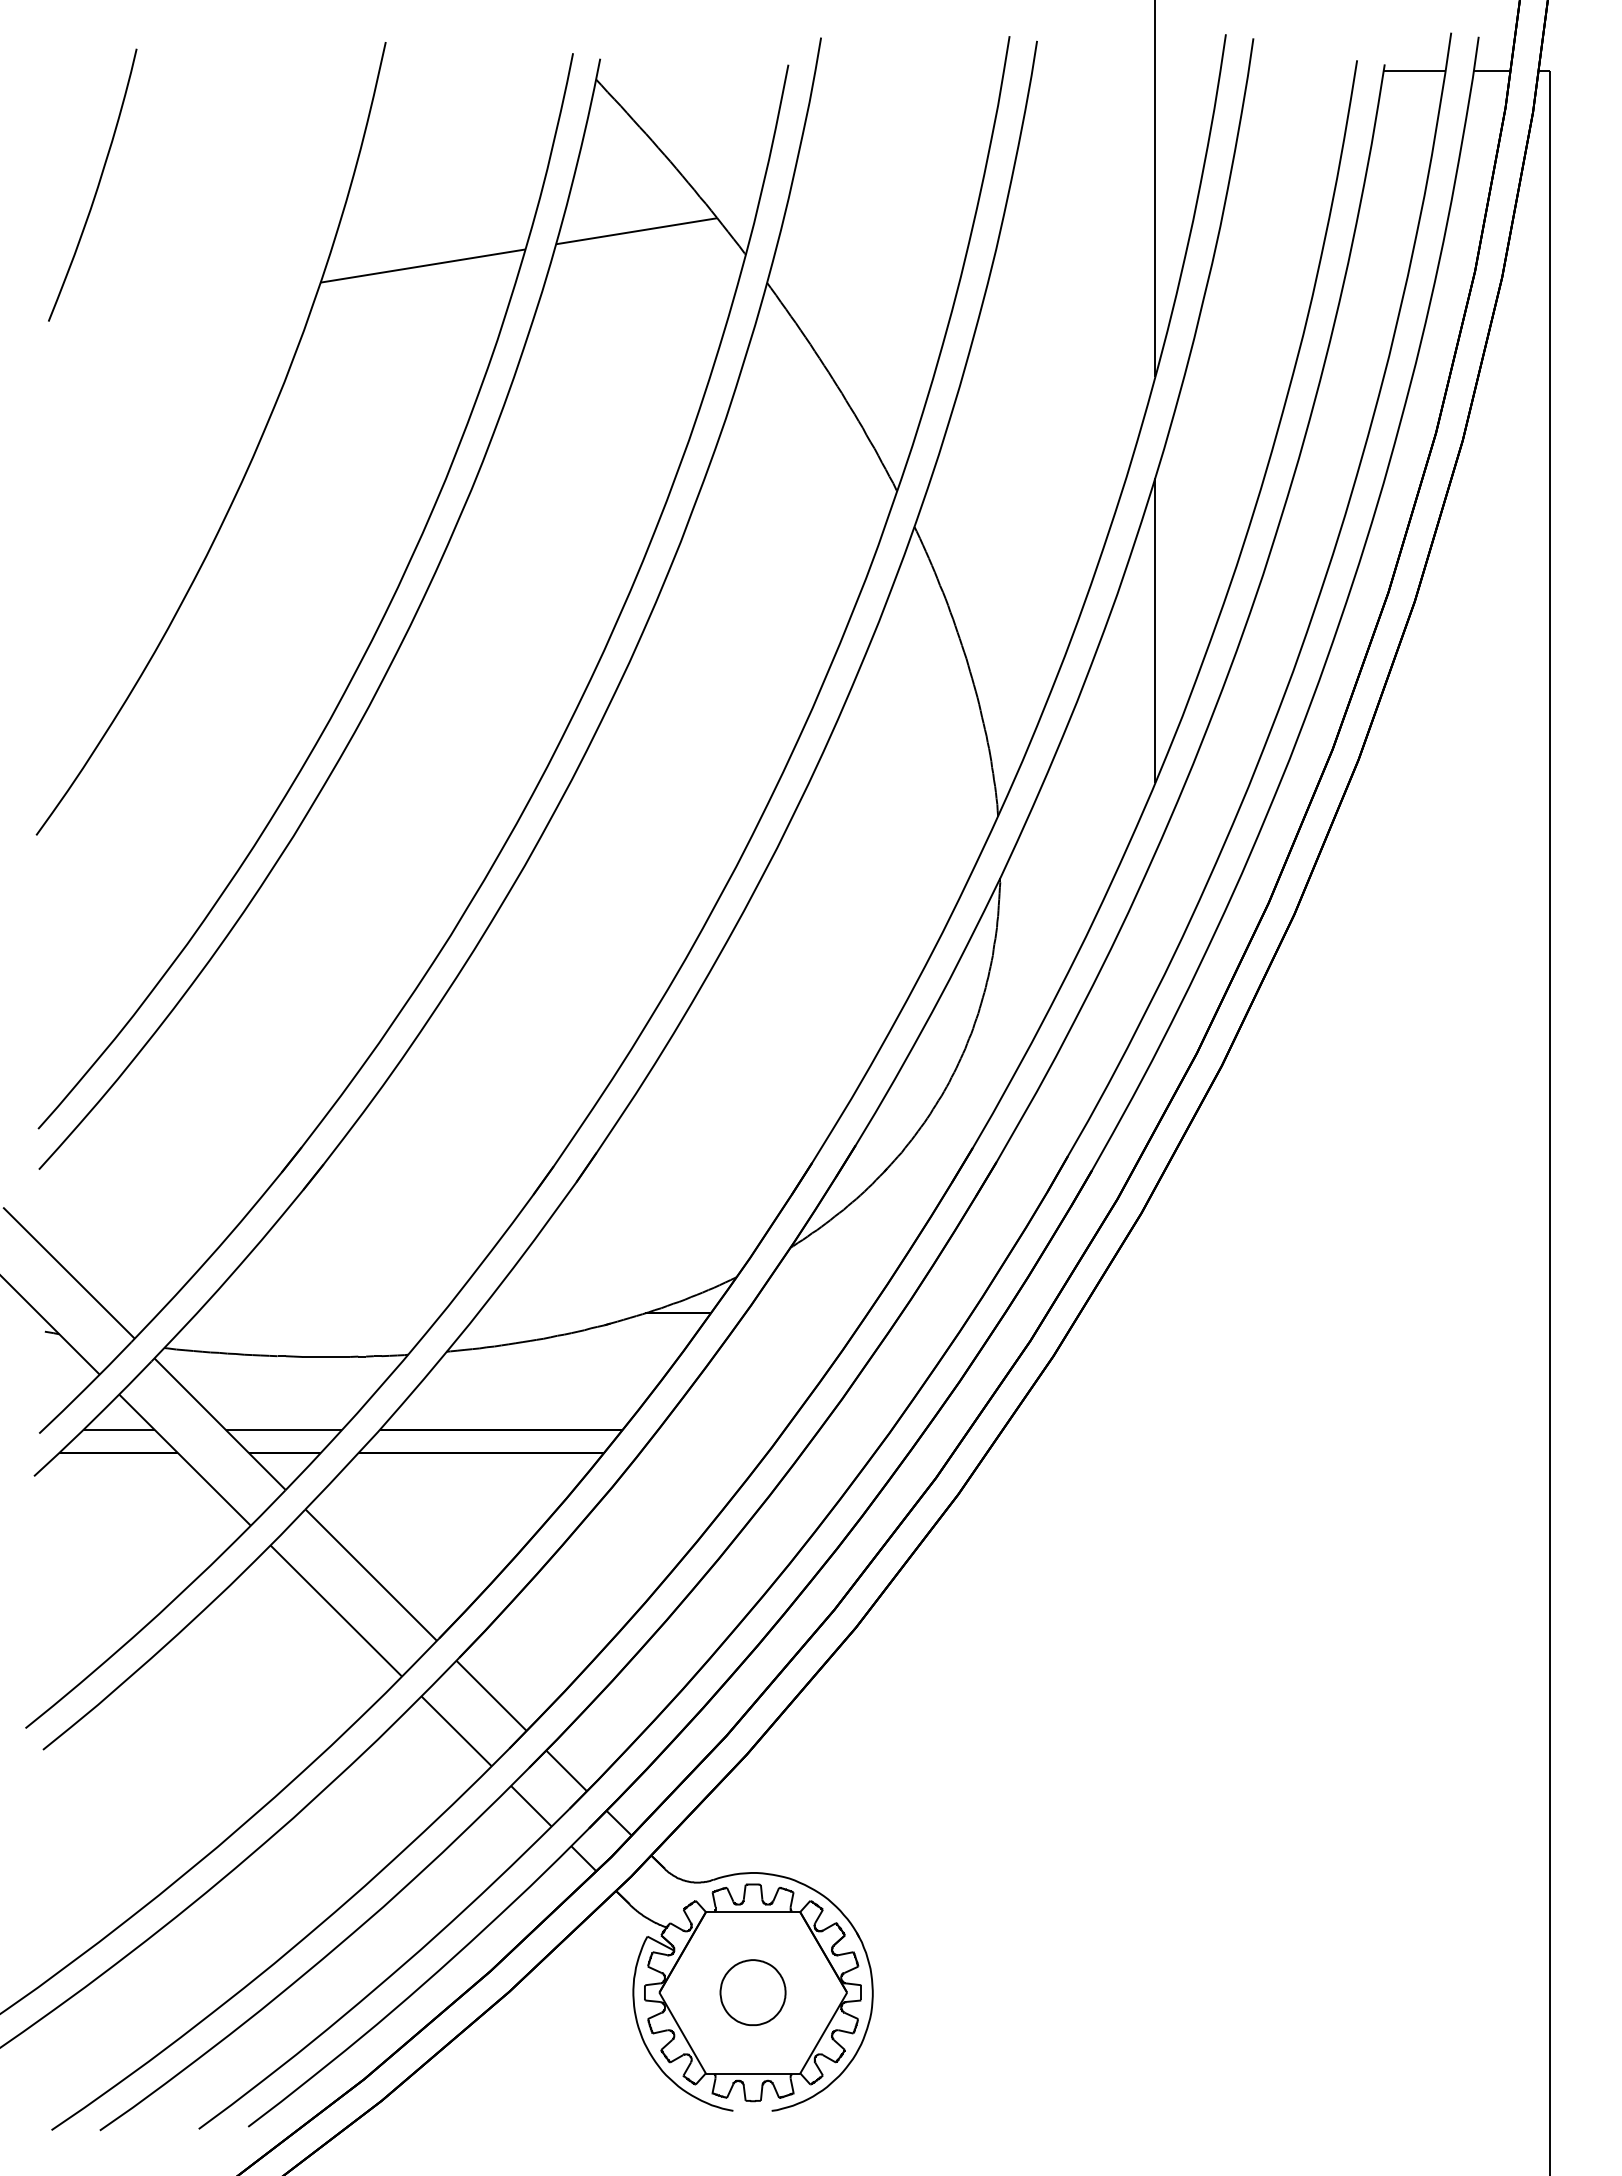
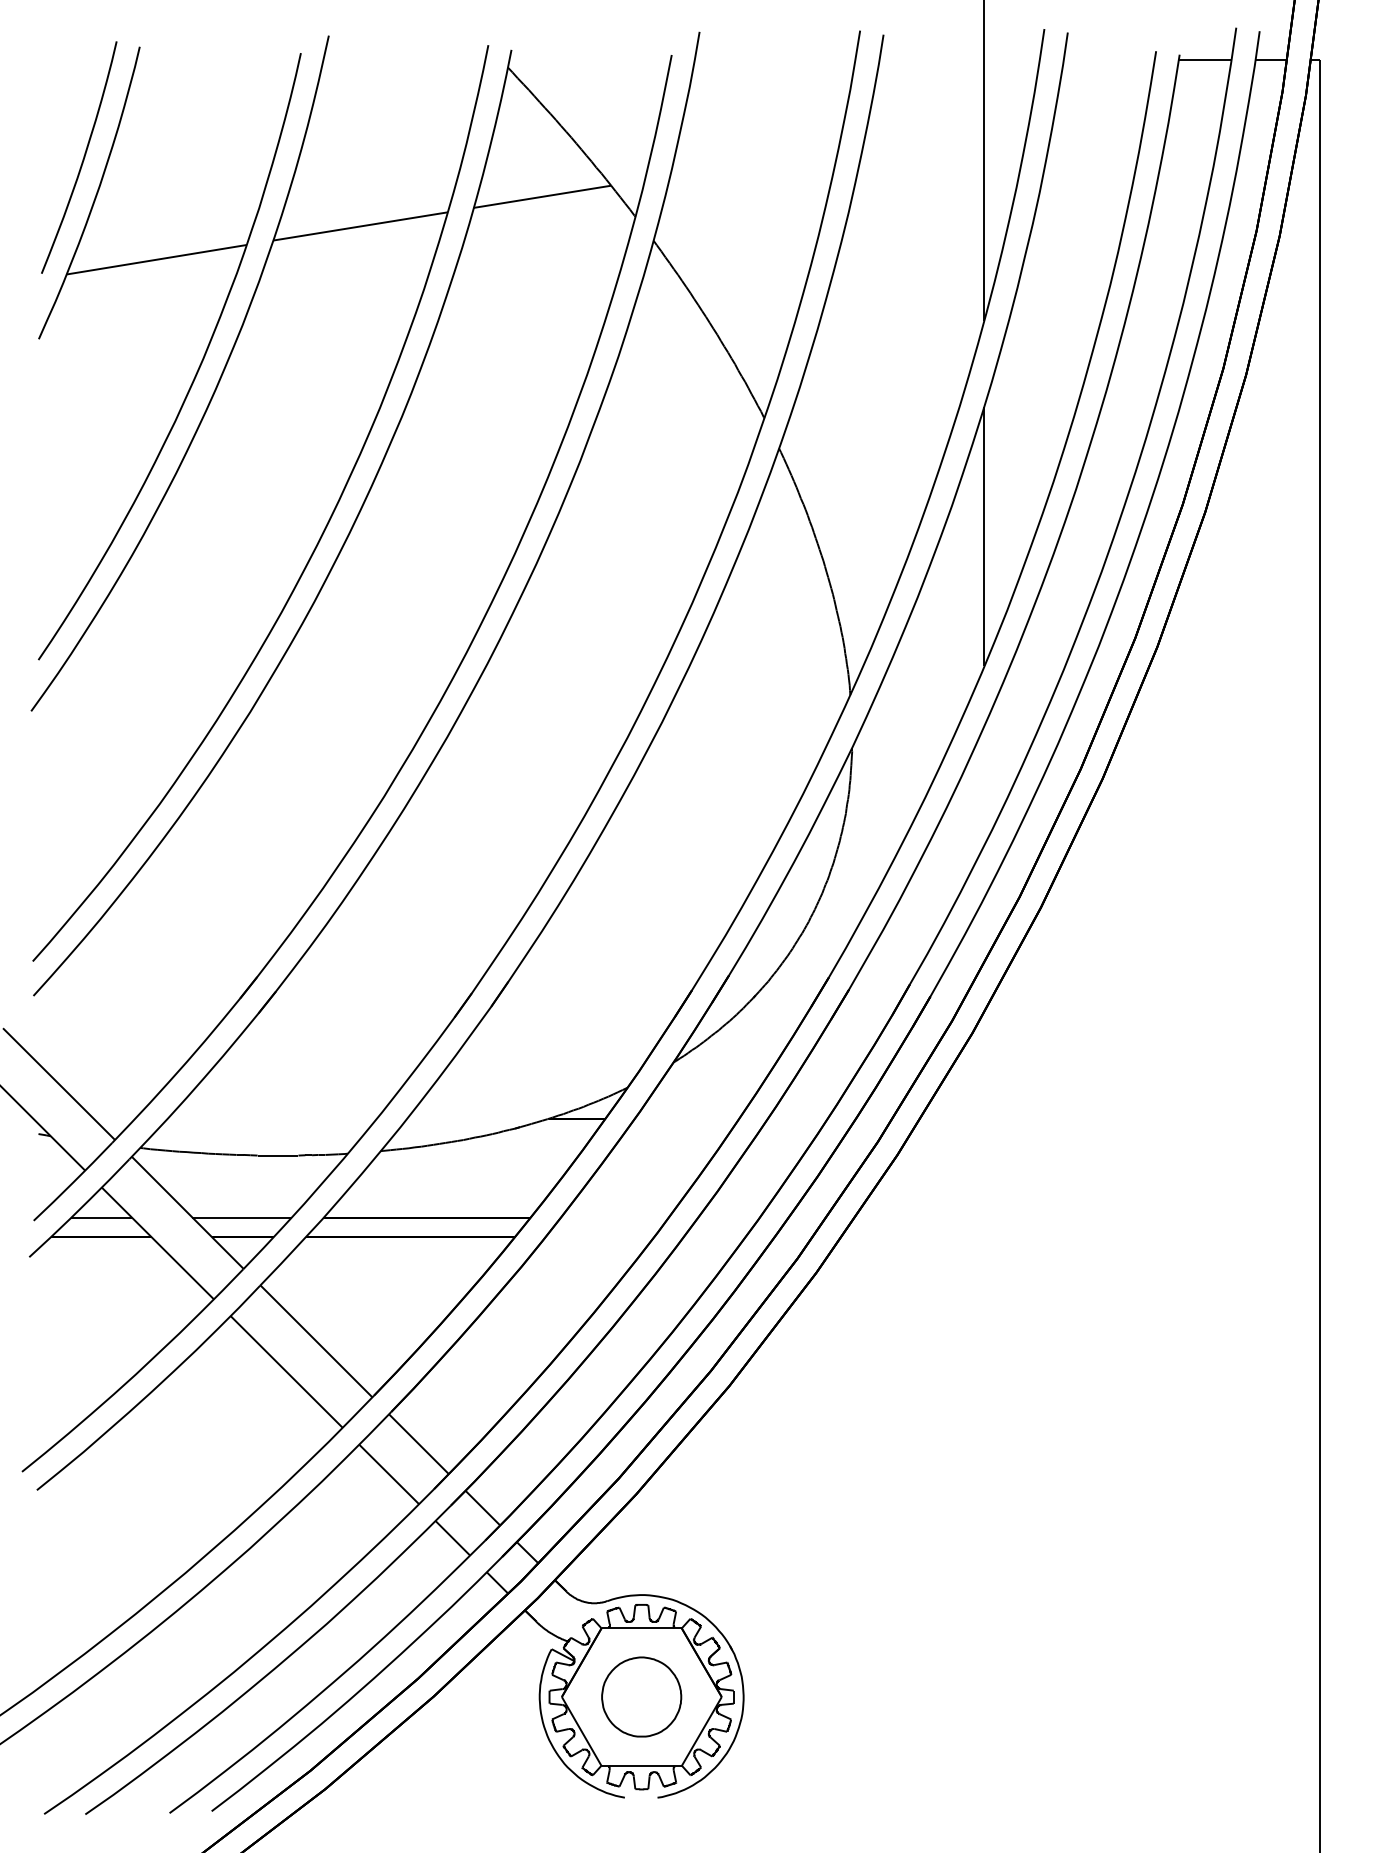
part: (233, 429) -> (199, 365), added
part: (752, 1992) -> (641, 1696), size x1.43

